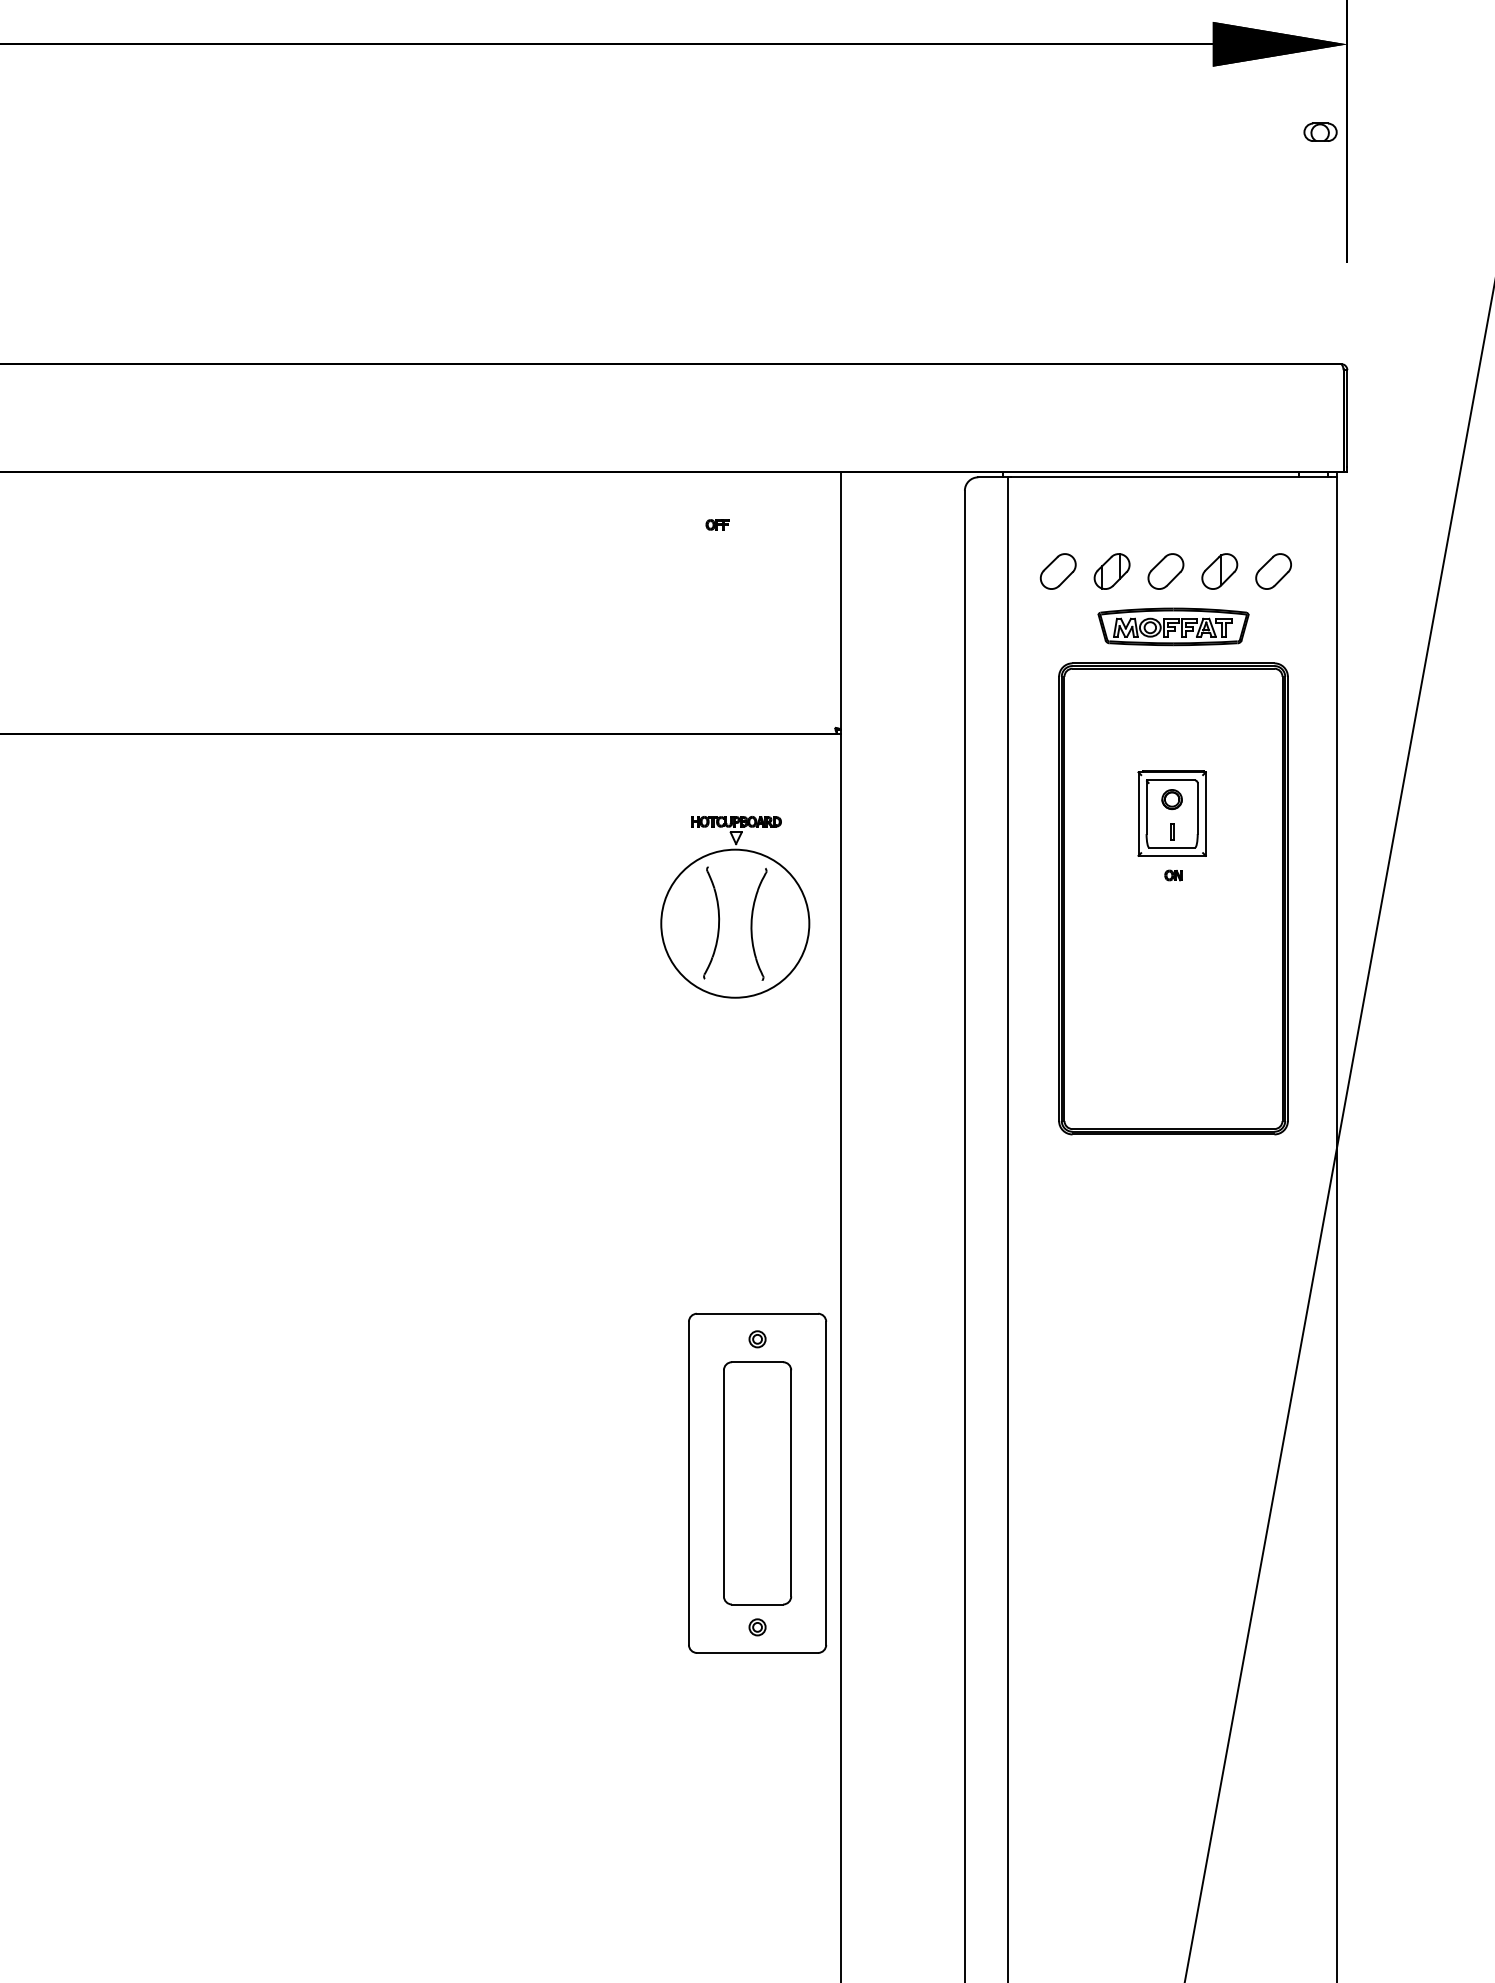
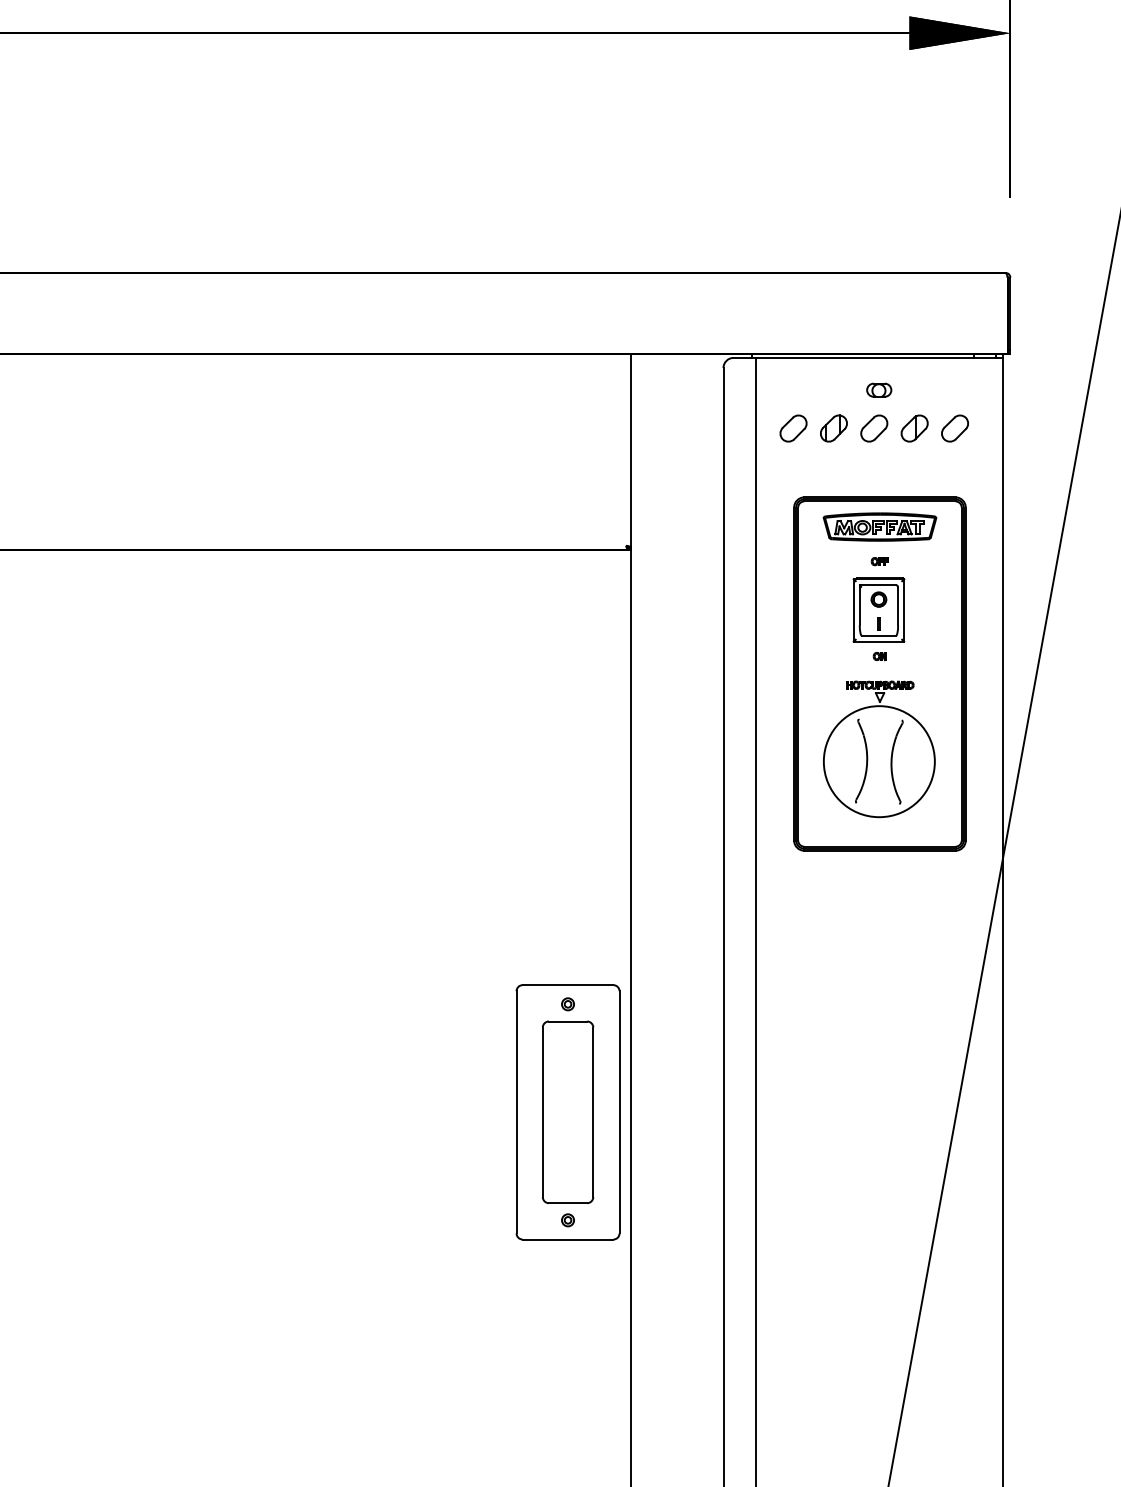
part: (1320, 131) -> (879, 389), moved
part: (716, 524) -> (879, 561), moved
part: (1172, 626) -> (879, 526), moved
part: (735, 907) -> (879, 749), moved

